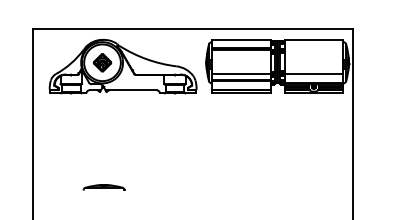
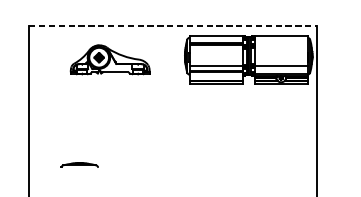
line: (193, 29) -> (173, 26), solid -> dashed
part: (122, 66) -> (109, 59), size x0.6
part: (103, 187) -> (79, 165), moved

